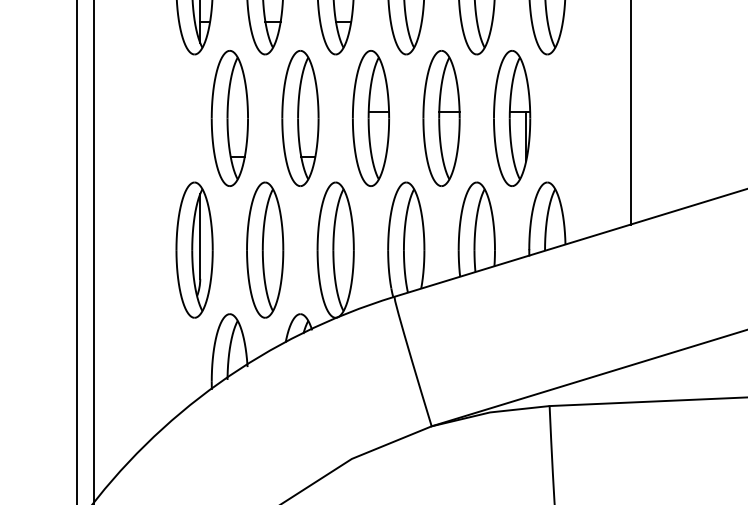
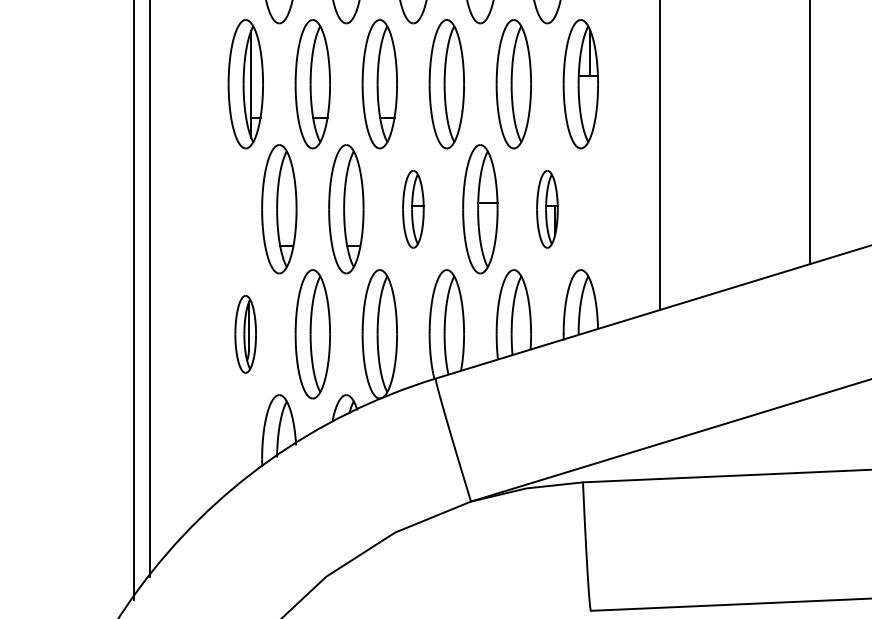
part: (371, 118) -> (413, 209), size x0.6
part: (512, 118) -> (547, 209), size x0.6
part: (194, 250) -> (245, 334), size x0.6

